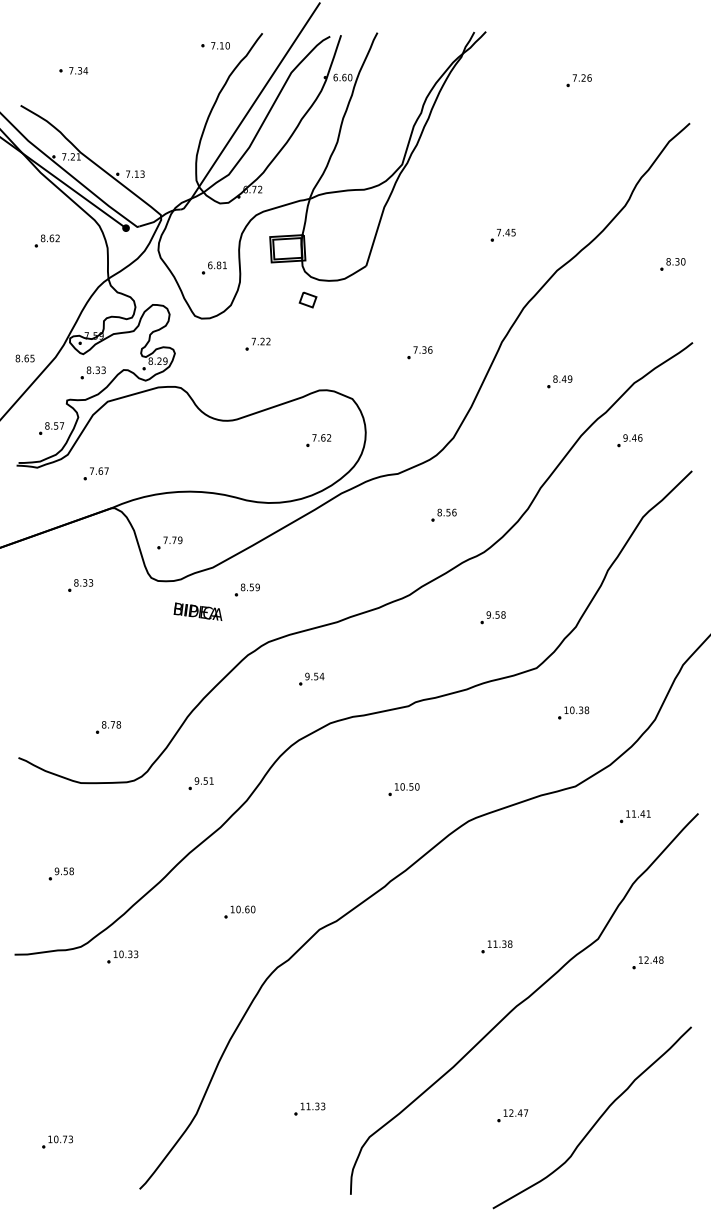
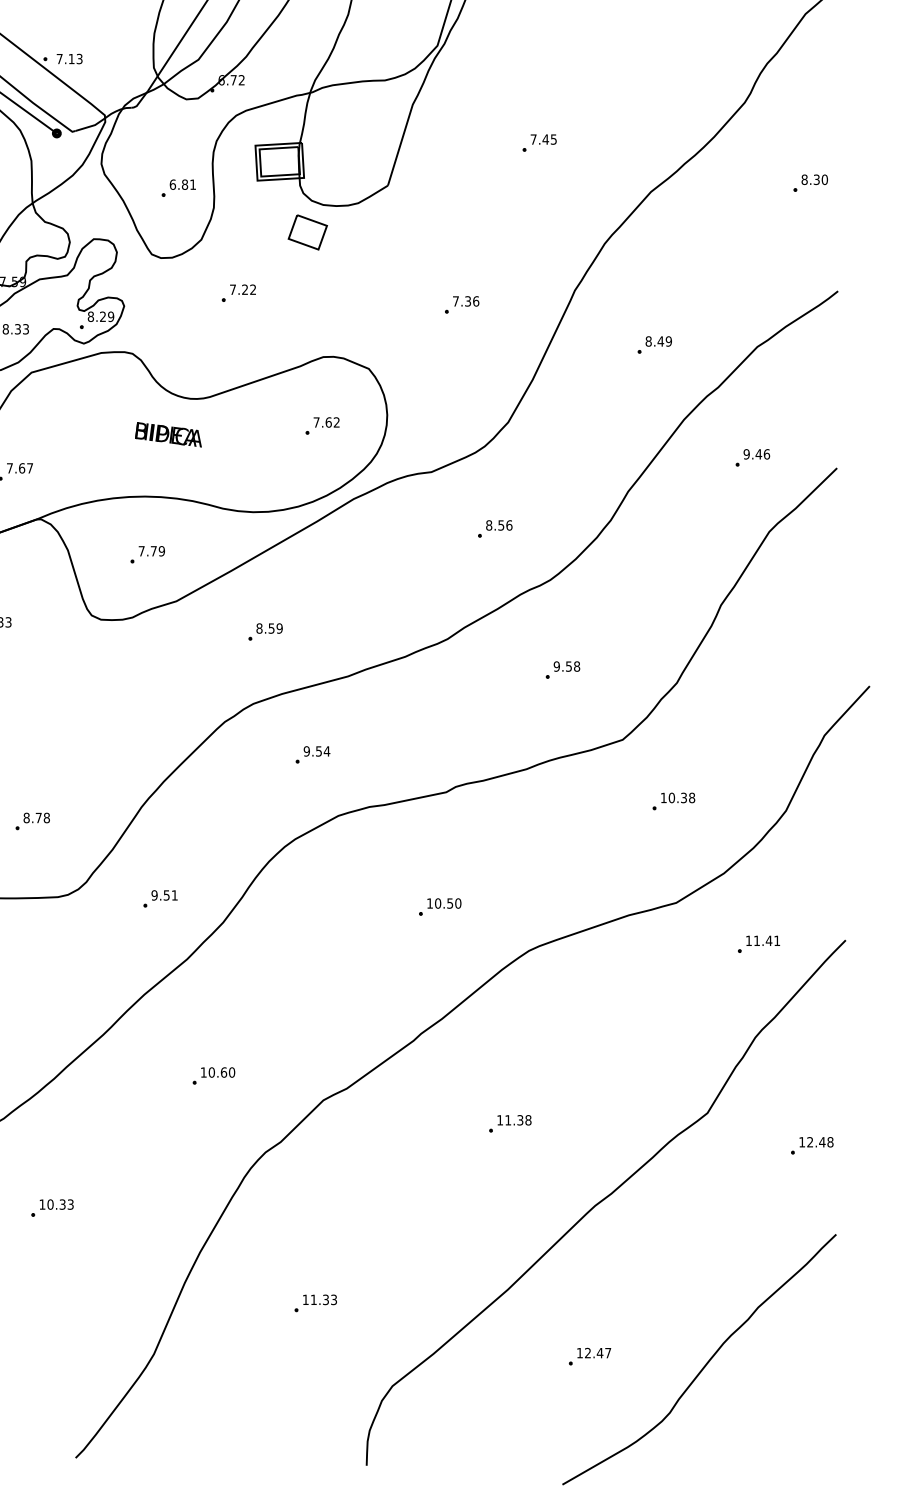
part: (502, 235) -> (538, 143), moved
part: (307, 299) -> (306, 231), size x1.67
part: (629, 440) -> (752, 457), moved
part: (169, 542) -> (147, 554), moved
part: (246, 589) -> (264, 631), moved
text: (197, 611) -> (167, 434), moved
part: (496, 946) -> (509, 1123), moved
part: (122, 956) -> (51, 1207), moved
part: (647, 962) -> (811, 1145), moved
part: (309, 1108) -> (315, 1302), moved

